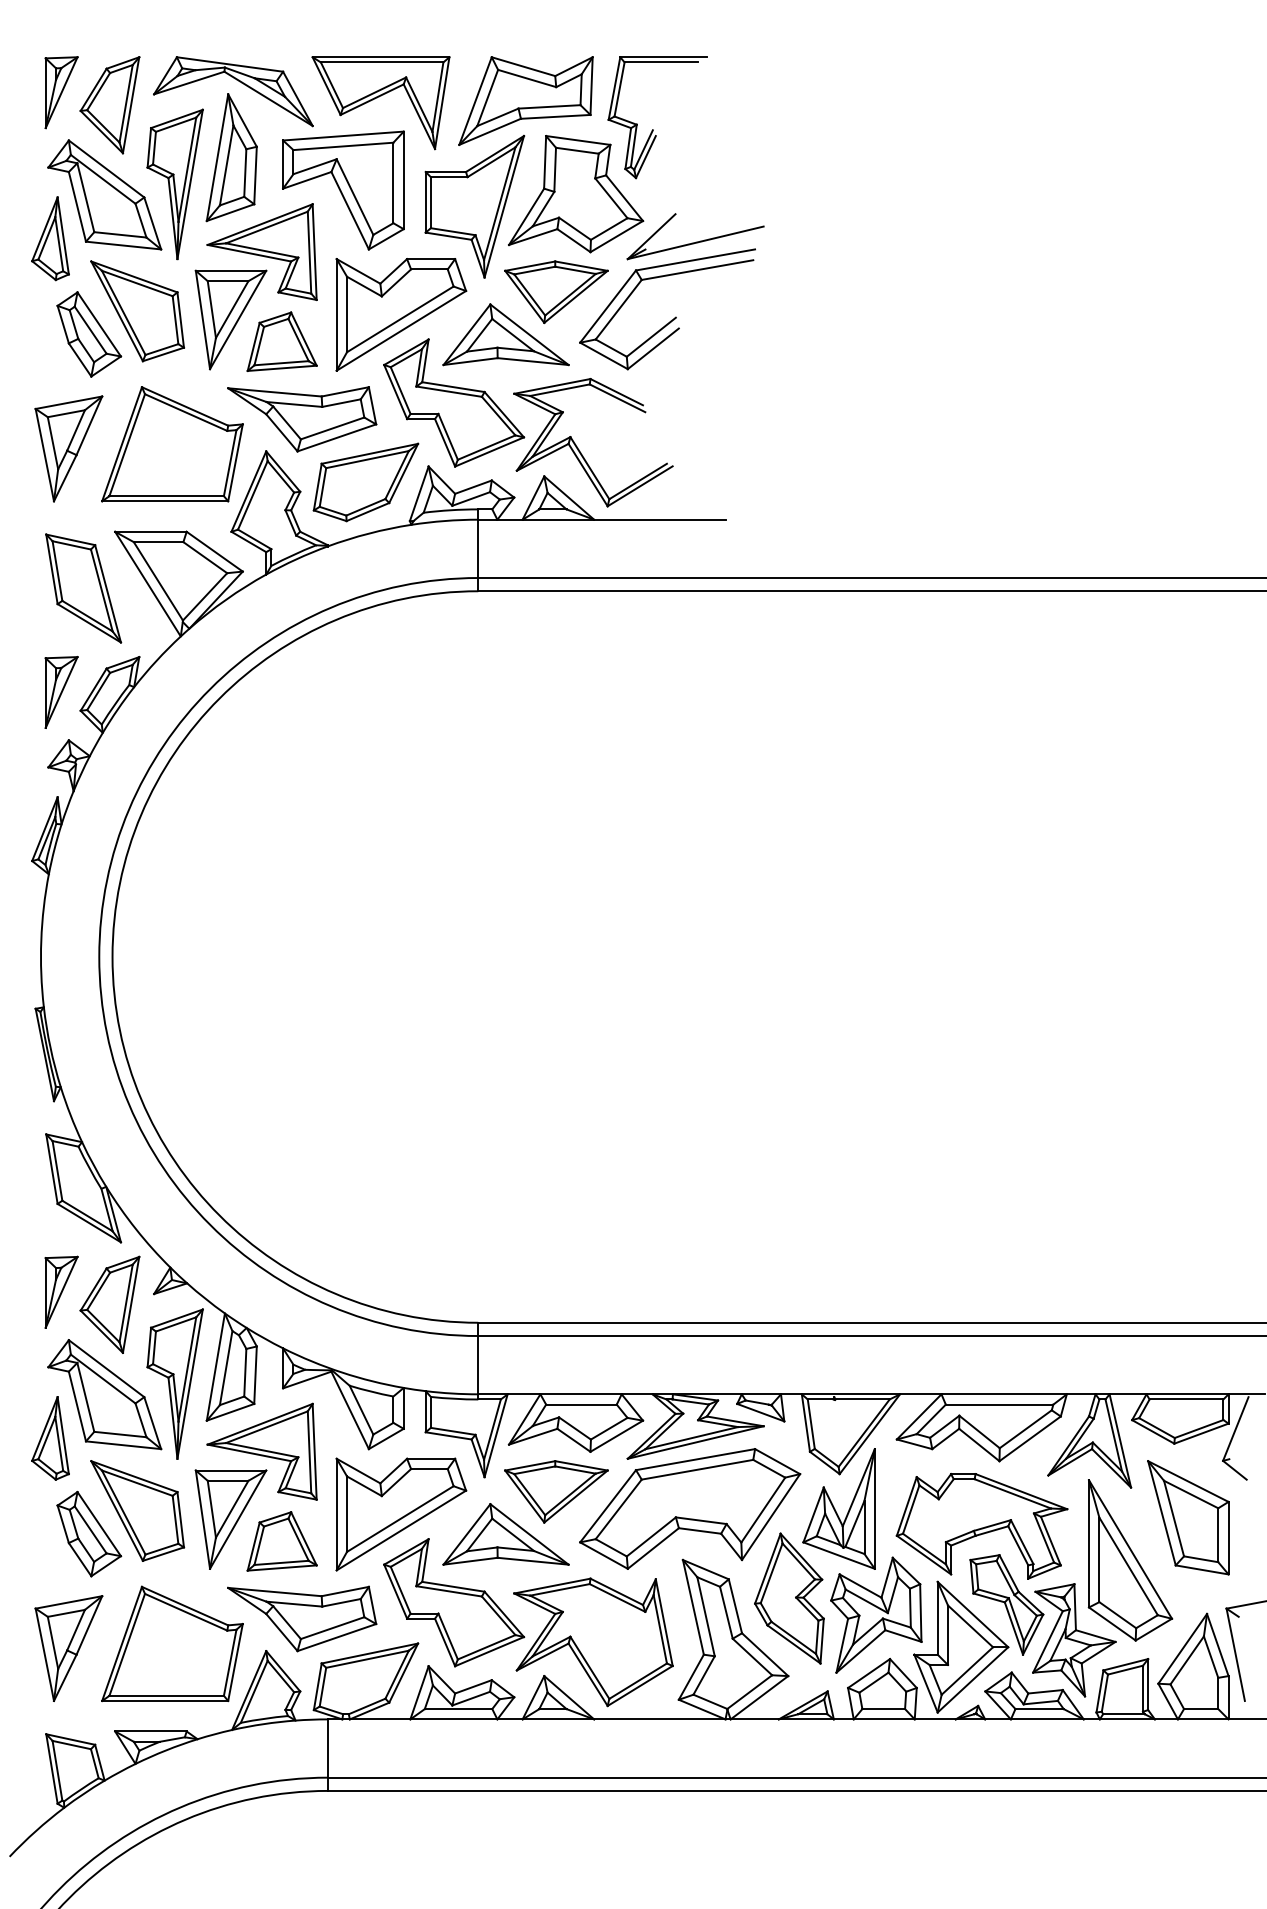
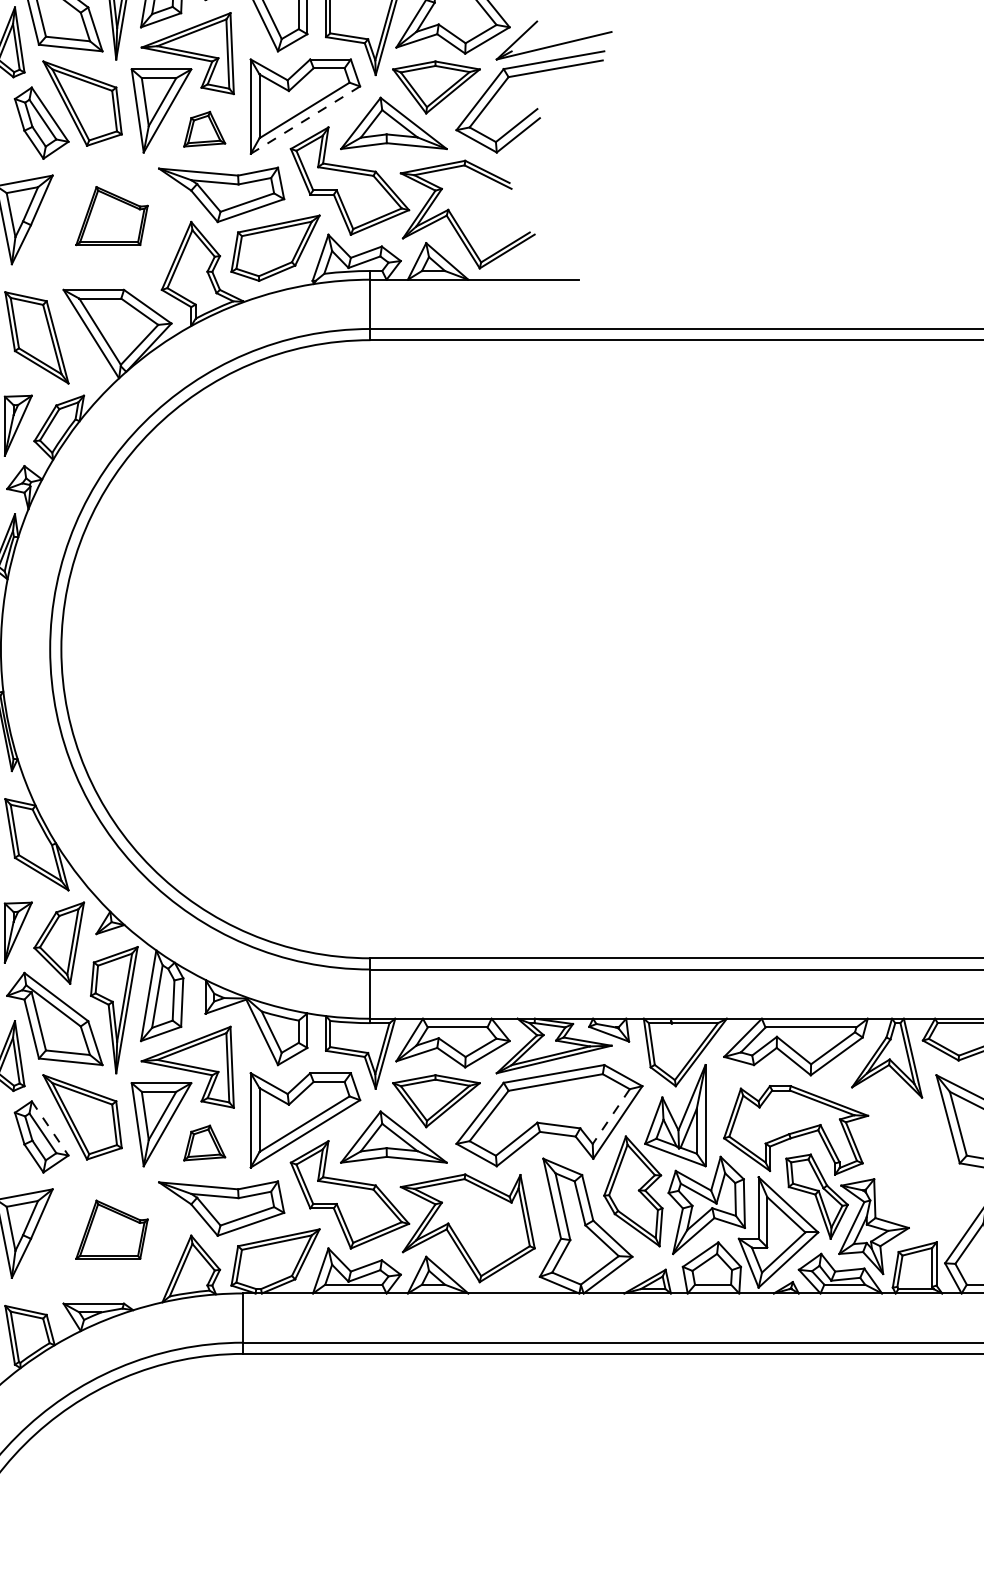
line: (401, 330) -> (305, 119), solid -> dashed
part: (281, 341) -> (204, 129), size x0.7
part: (172, 444) -> (112, 216), size x0.6
line: (763, 1510) -> (611, 1116), solid -> dashed
line: (99, 1524) -> (50, 1128), solid -> dashed
part: (281, 1541) -> (204, 1143), size x0.7
part: (1130, 1560) -> (921, 1159), removed
part: (172, 1643) -> (112, 1229), size x0.6

